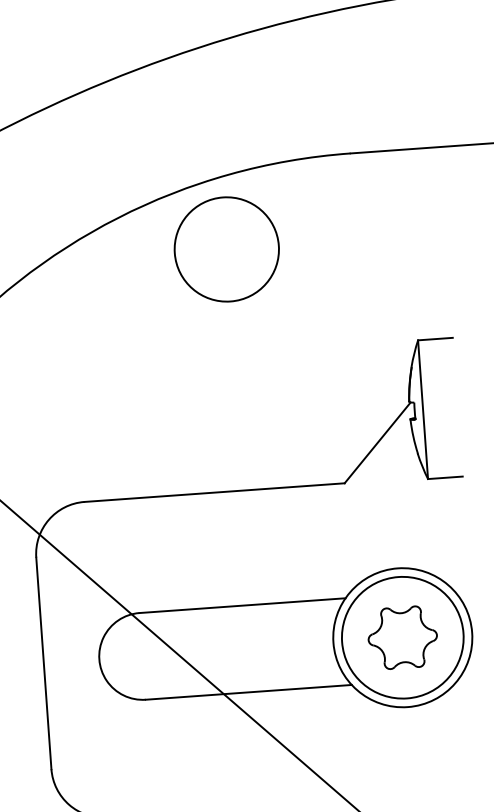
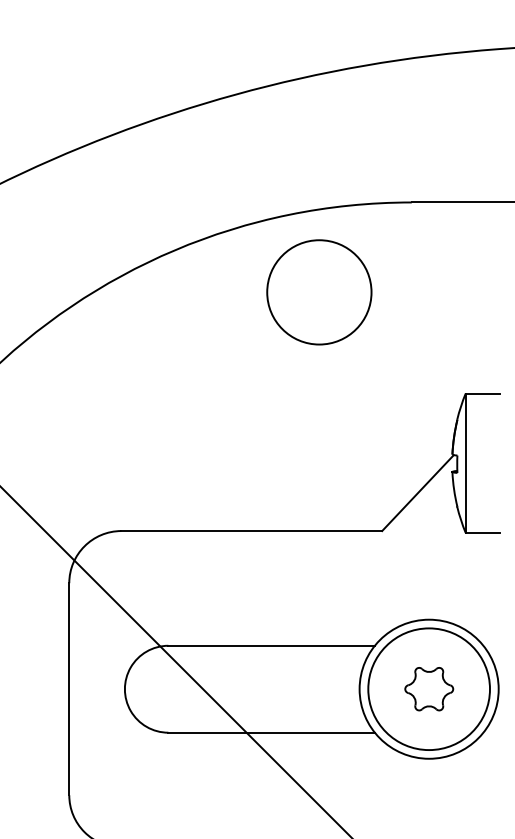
circle: (226, 249) -> (319, 292), moved
part: (403, 636) -> (429, 688), size x0.7

